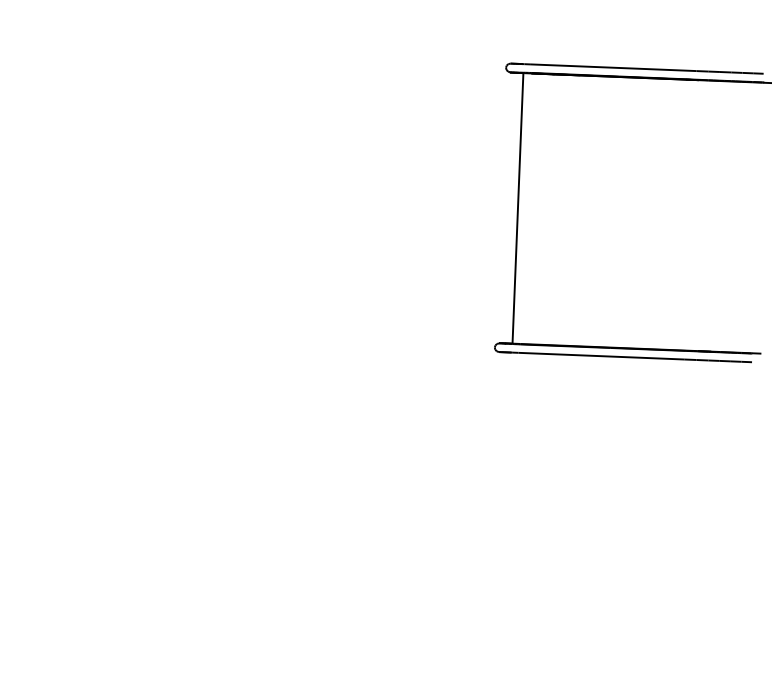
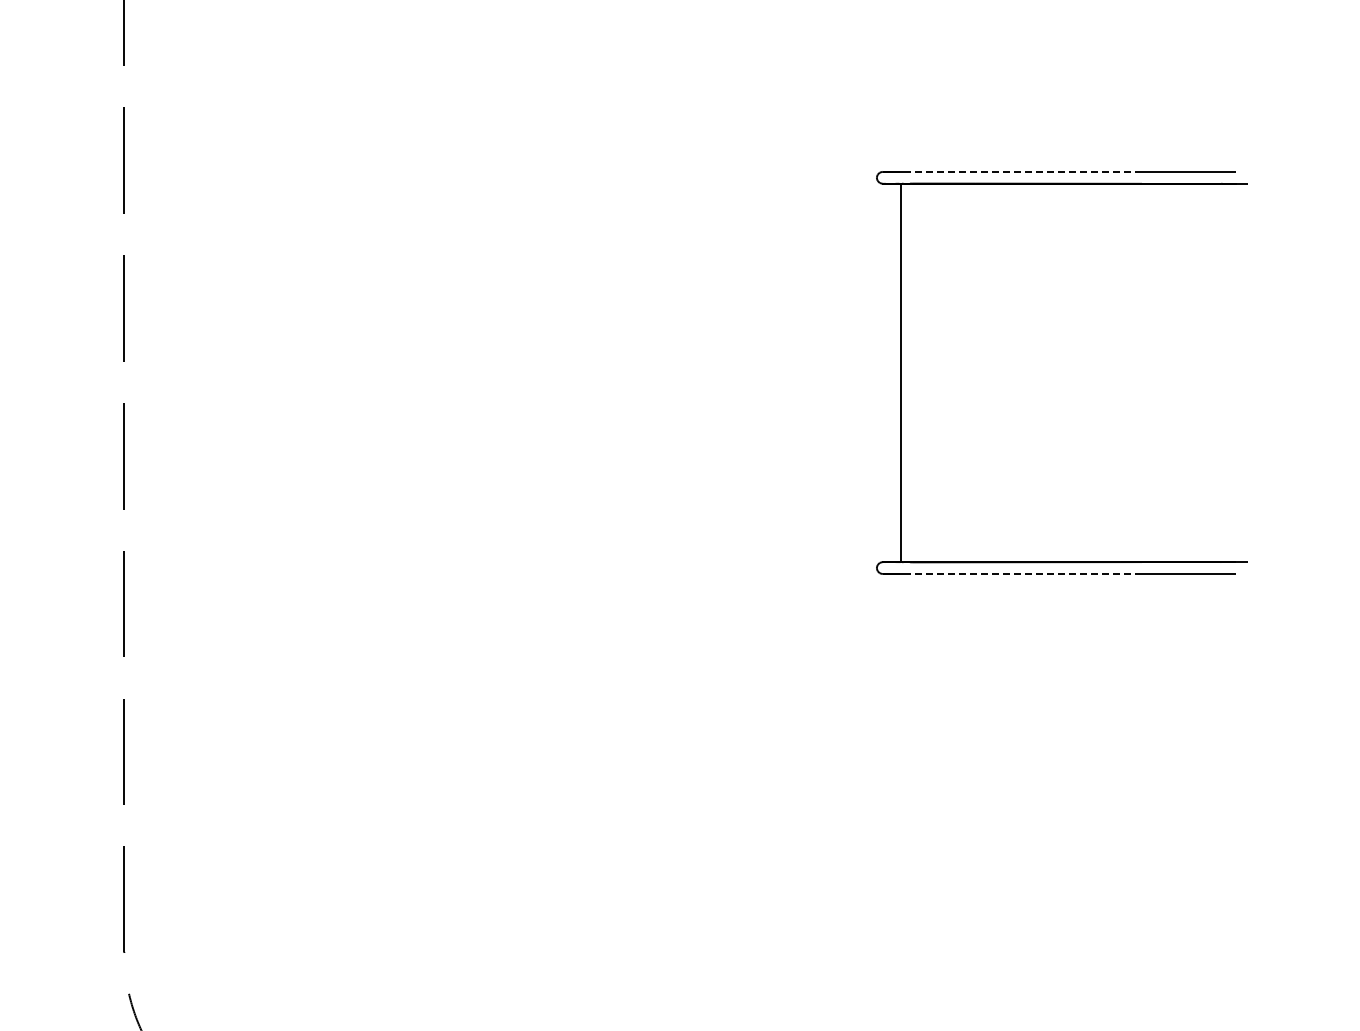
line: (613, 67) -> (1026, 171), solid -> dashed
line: (601, 356) -> (1026, 574), solid -> dashed

